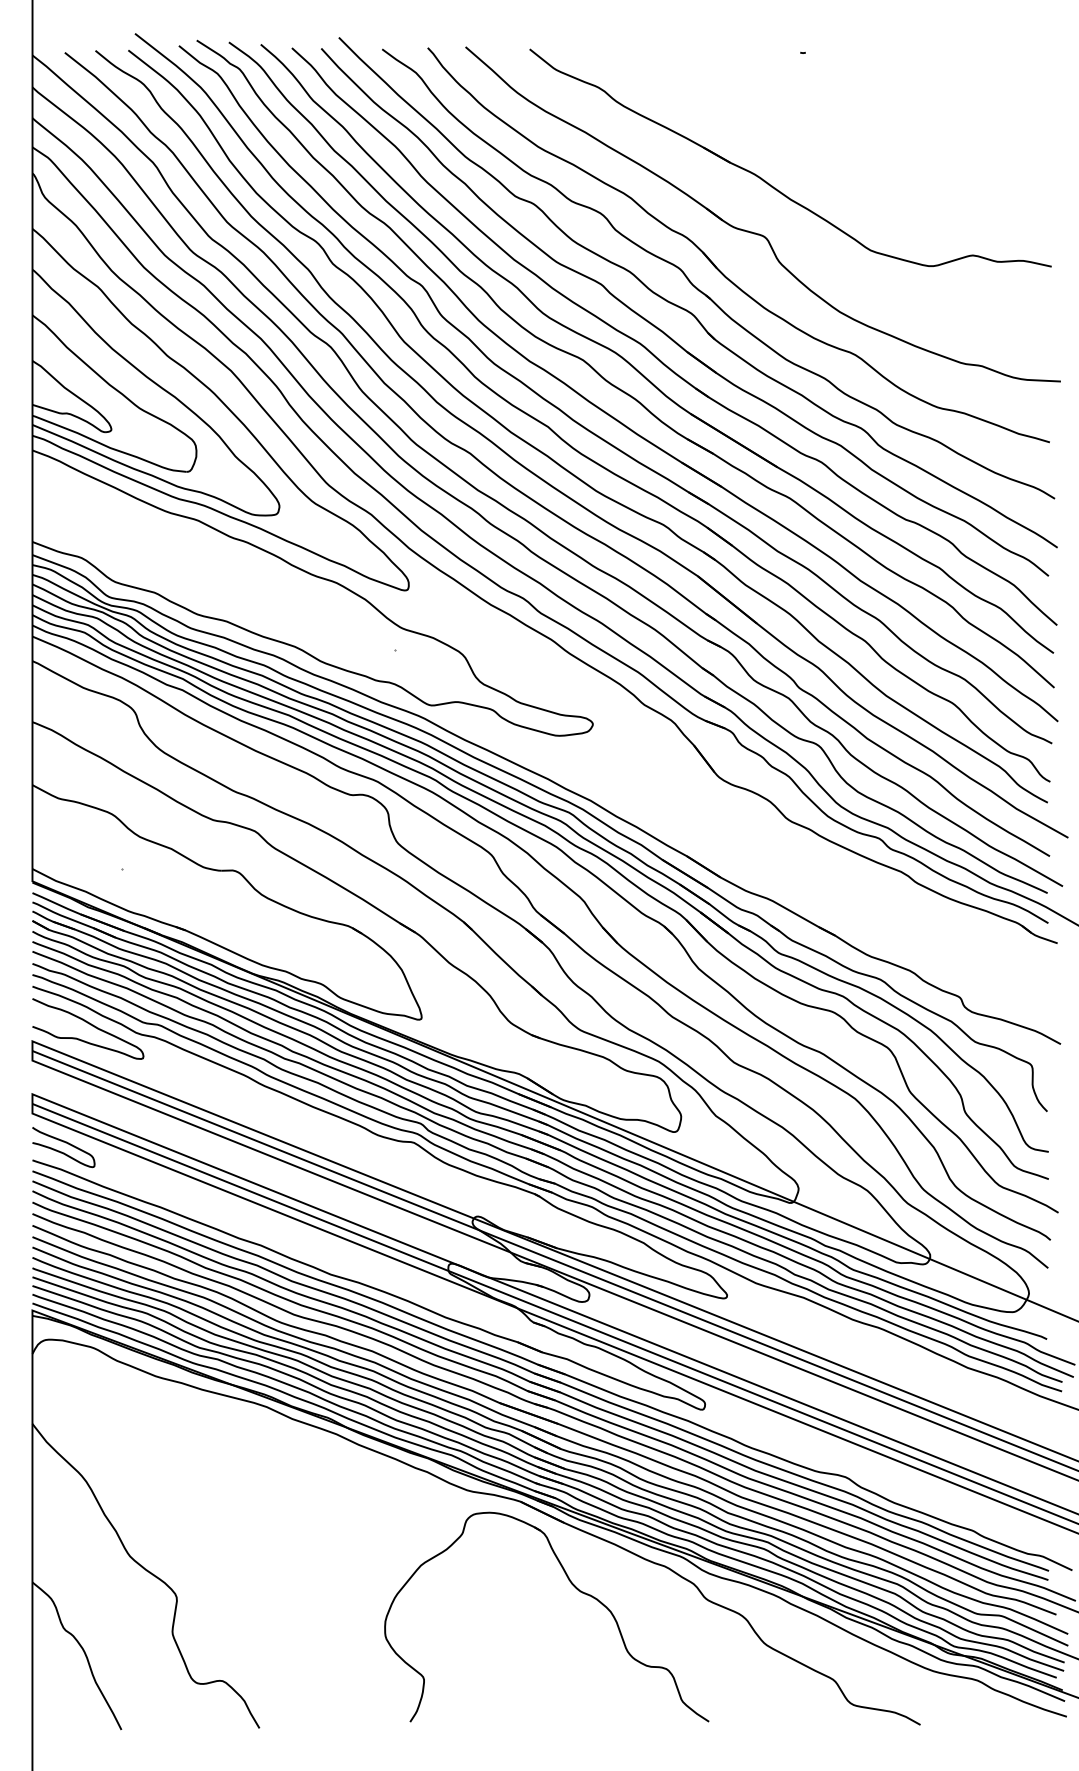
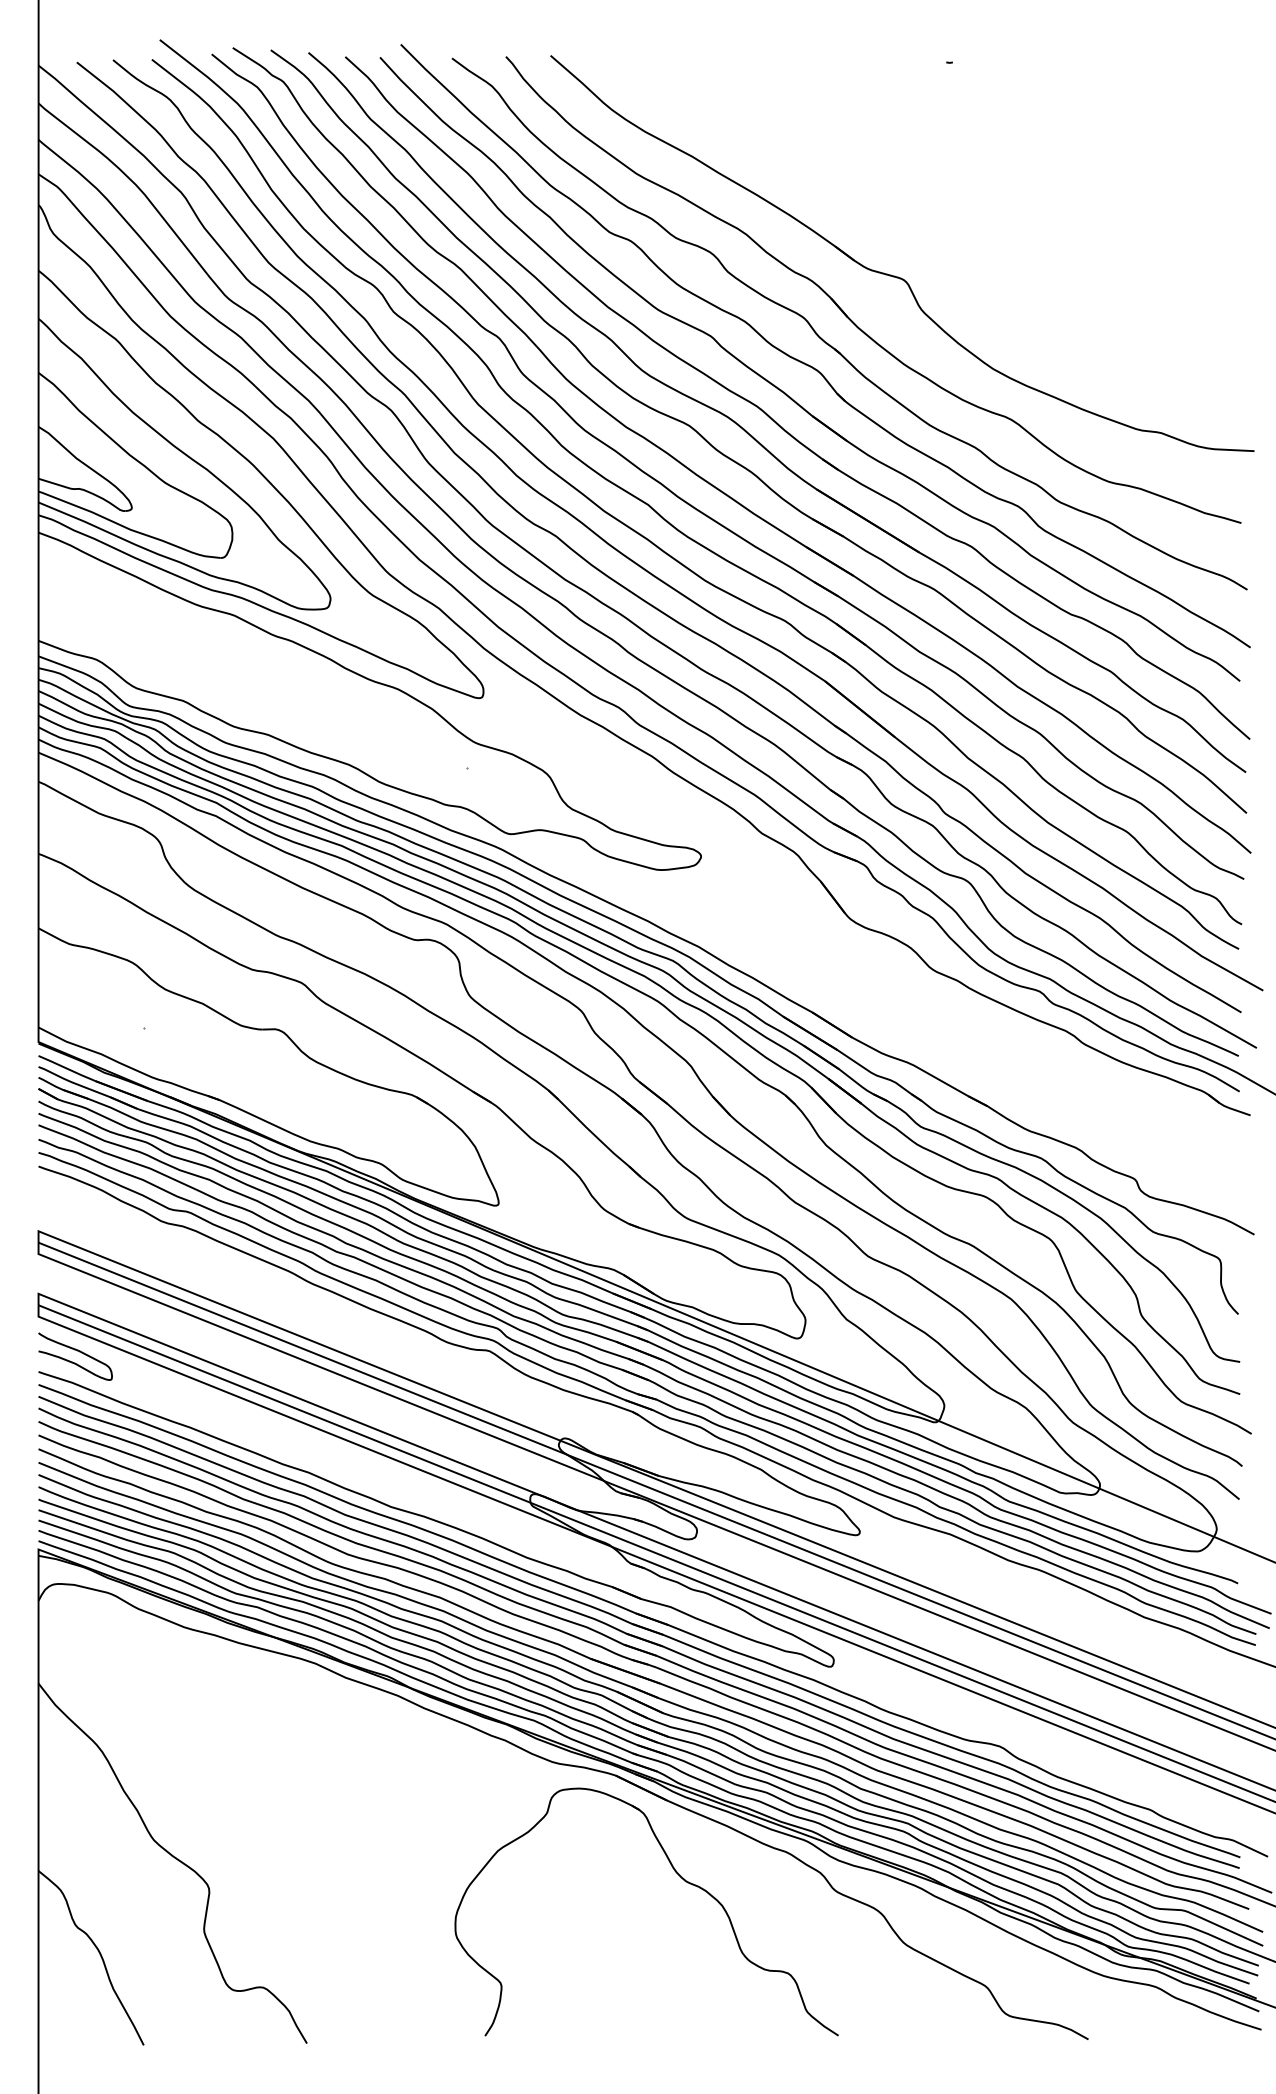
part: (772, 185) -> (913, 219), removed
curve: (90, 1025) -> (107, 1212), removed

